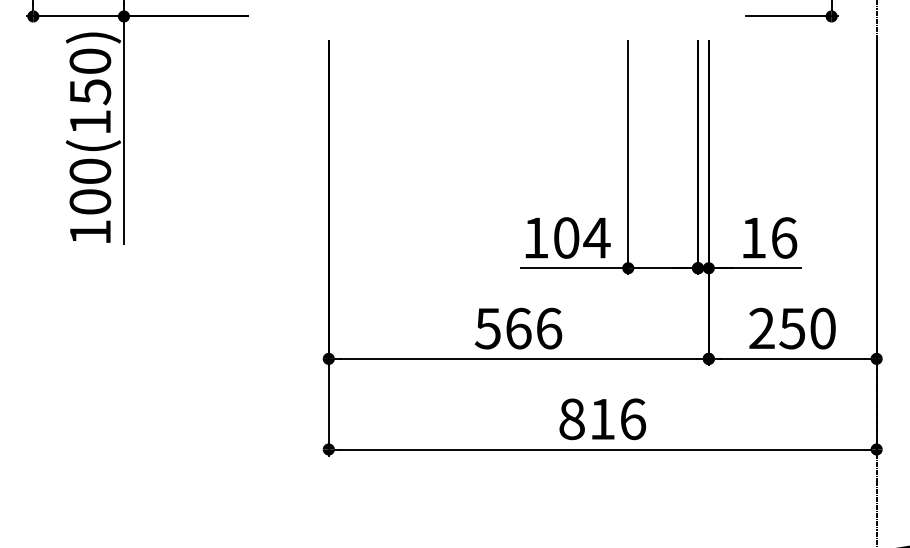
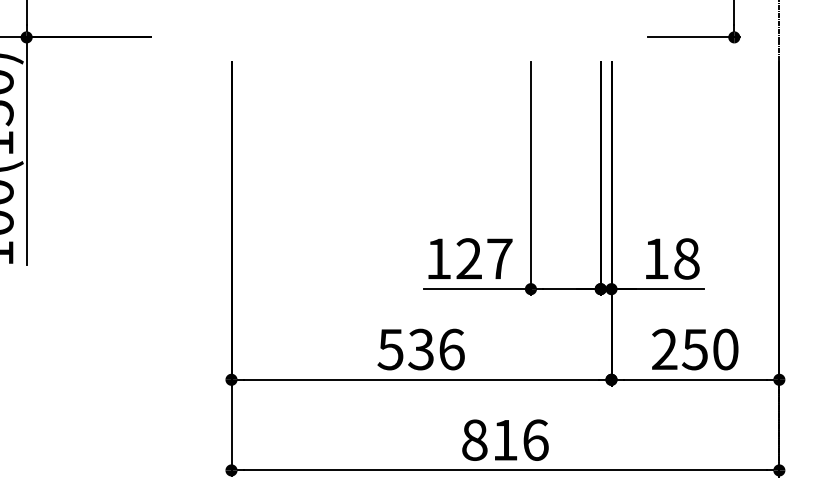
text: (582, 237) -> (485, 258), 104 -> 127
text: (784, 237) -> (687, 258), 16 -> 18
text: (518, 328) -> (421, 349), 566 -> 536

